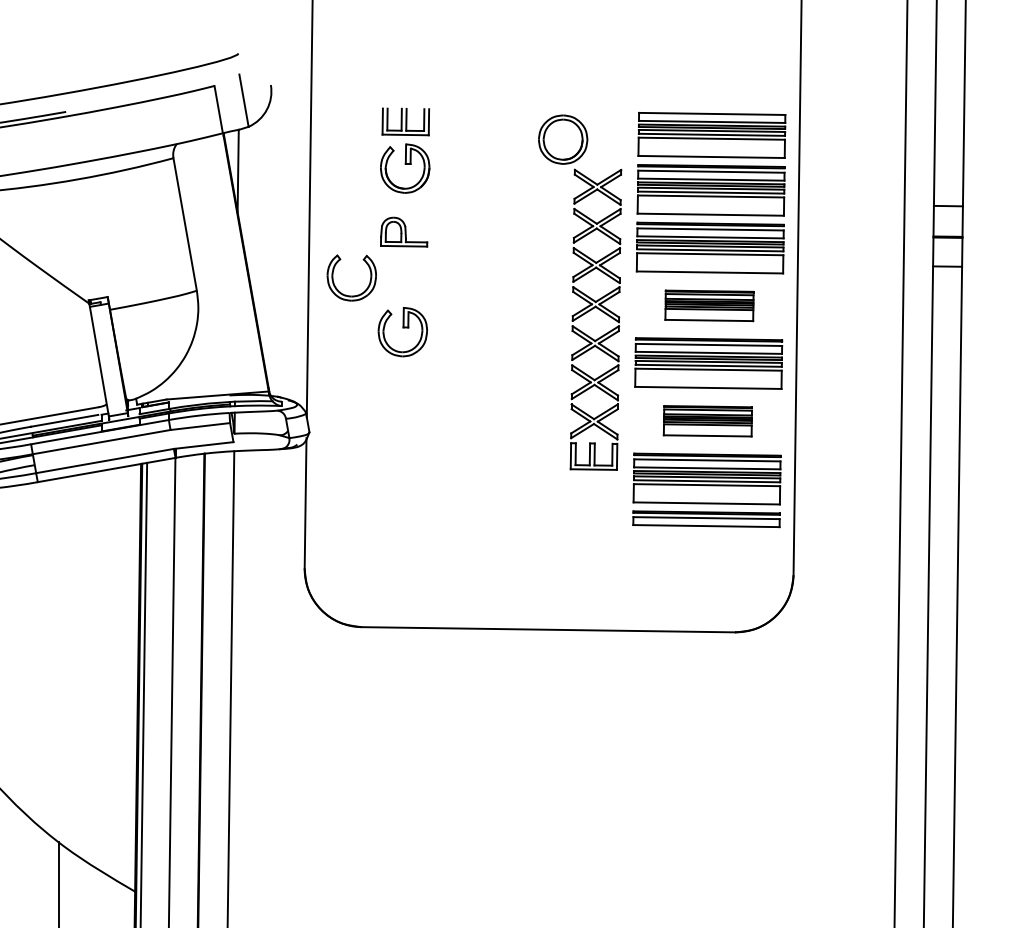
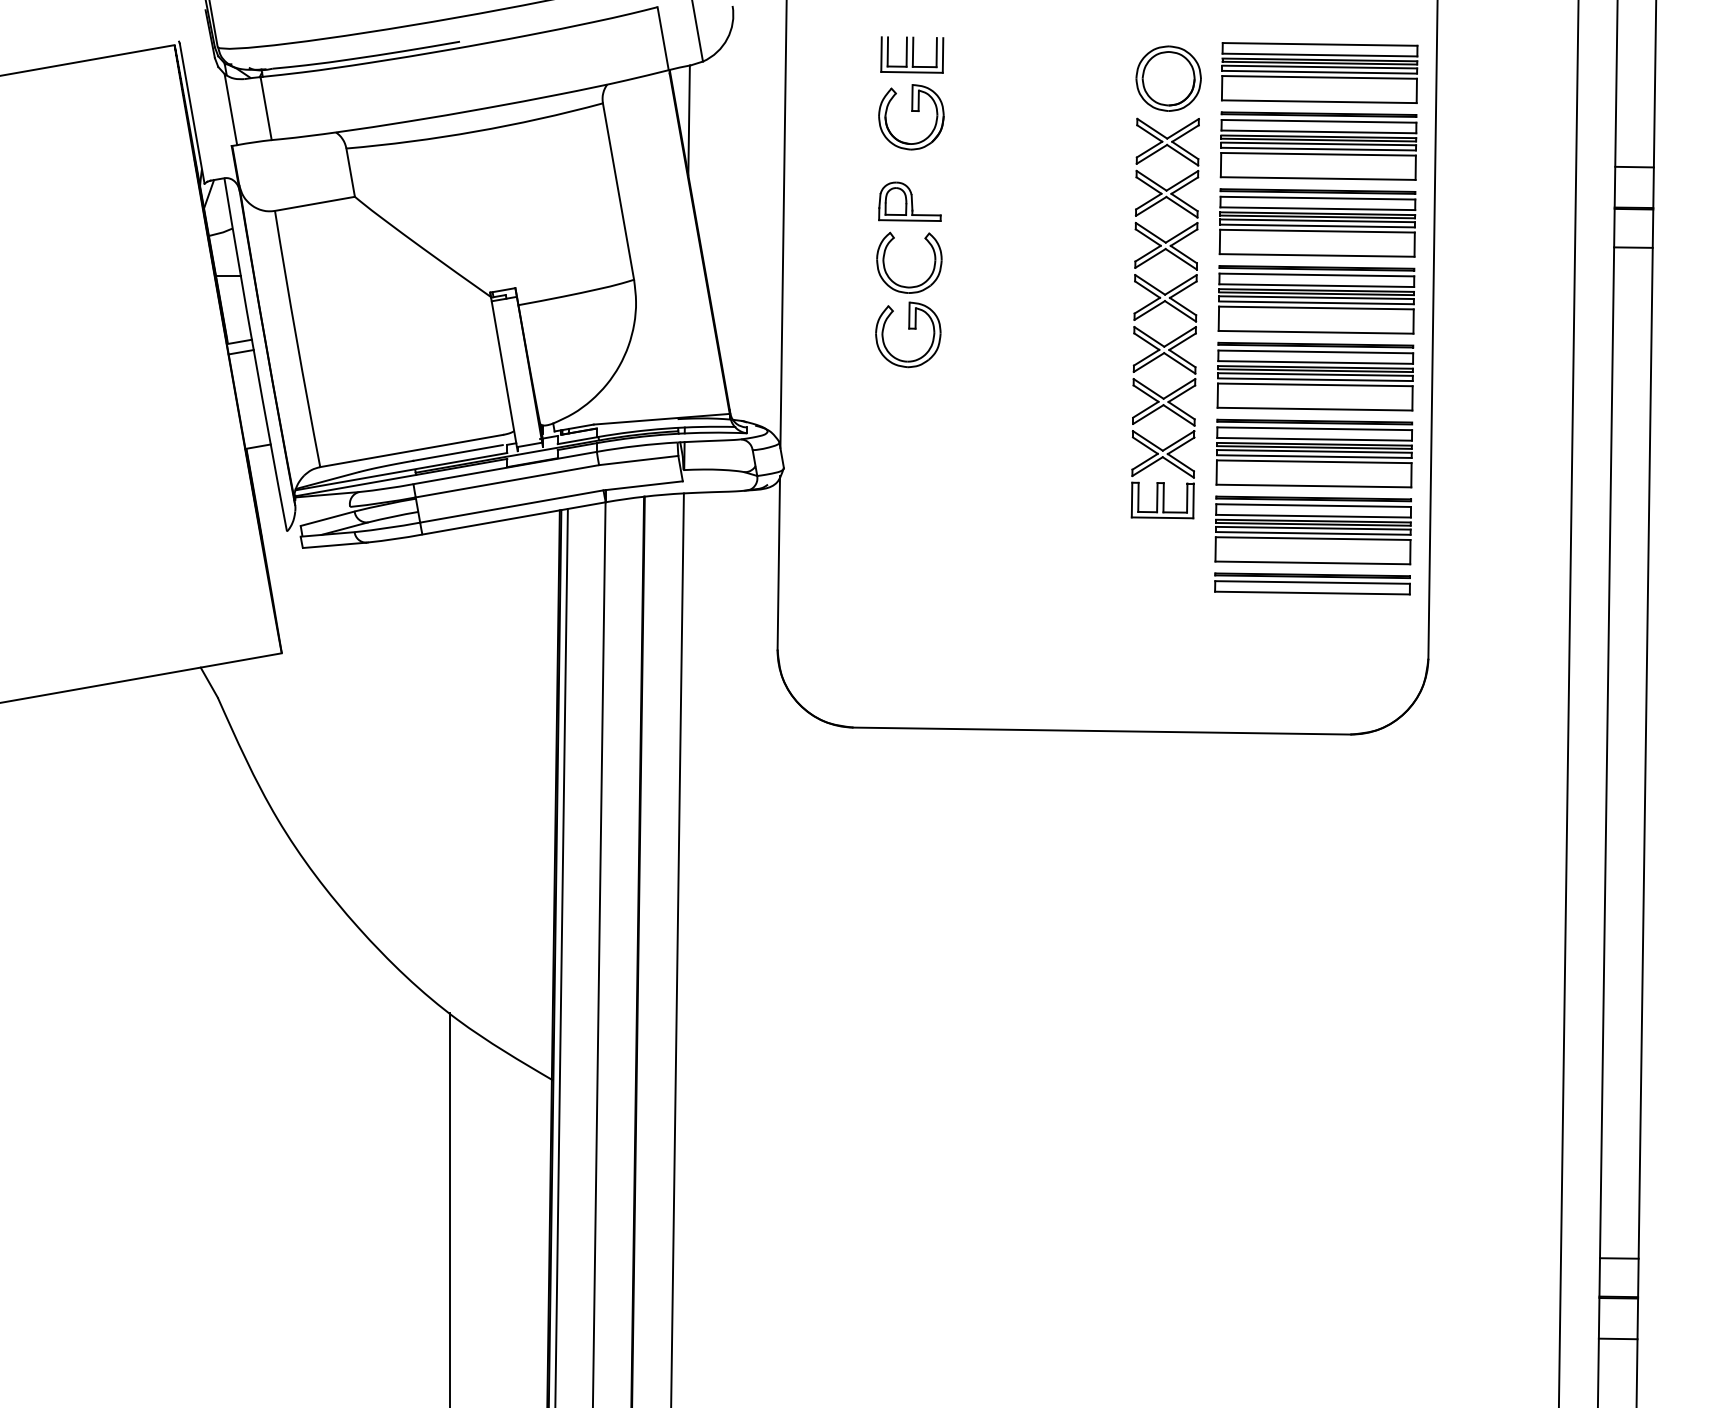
part: (563, 139) -> (1168, 78), moved
part: (347, 295) -> (903, 285), moved
part: (709, 305) -> (1316, 299), size x1.67
part: (707, 421) -> (1314, 453), size x1.67

